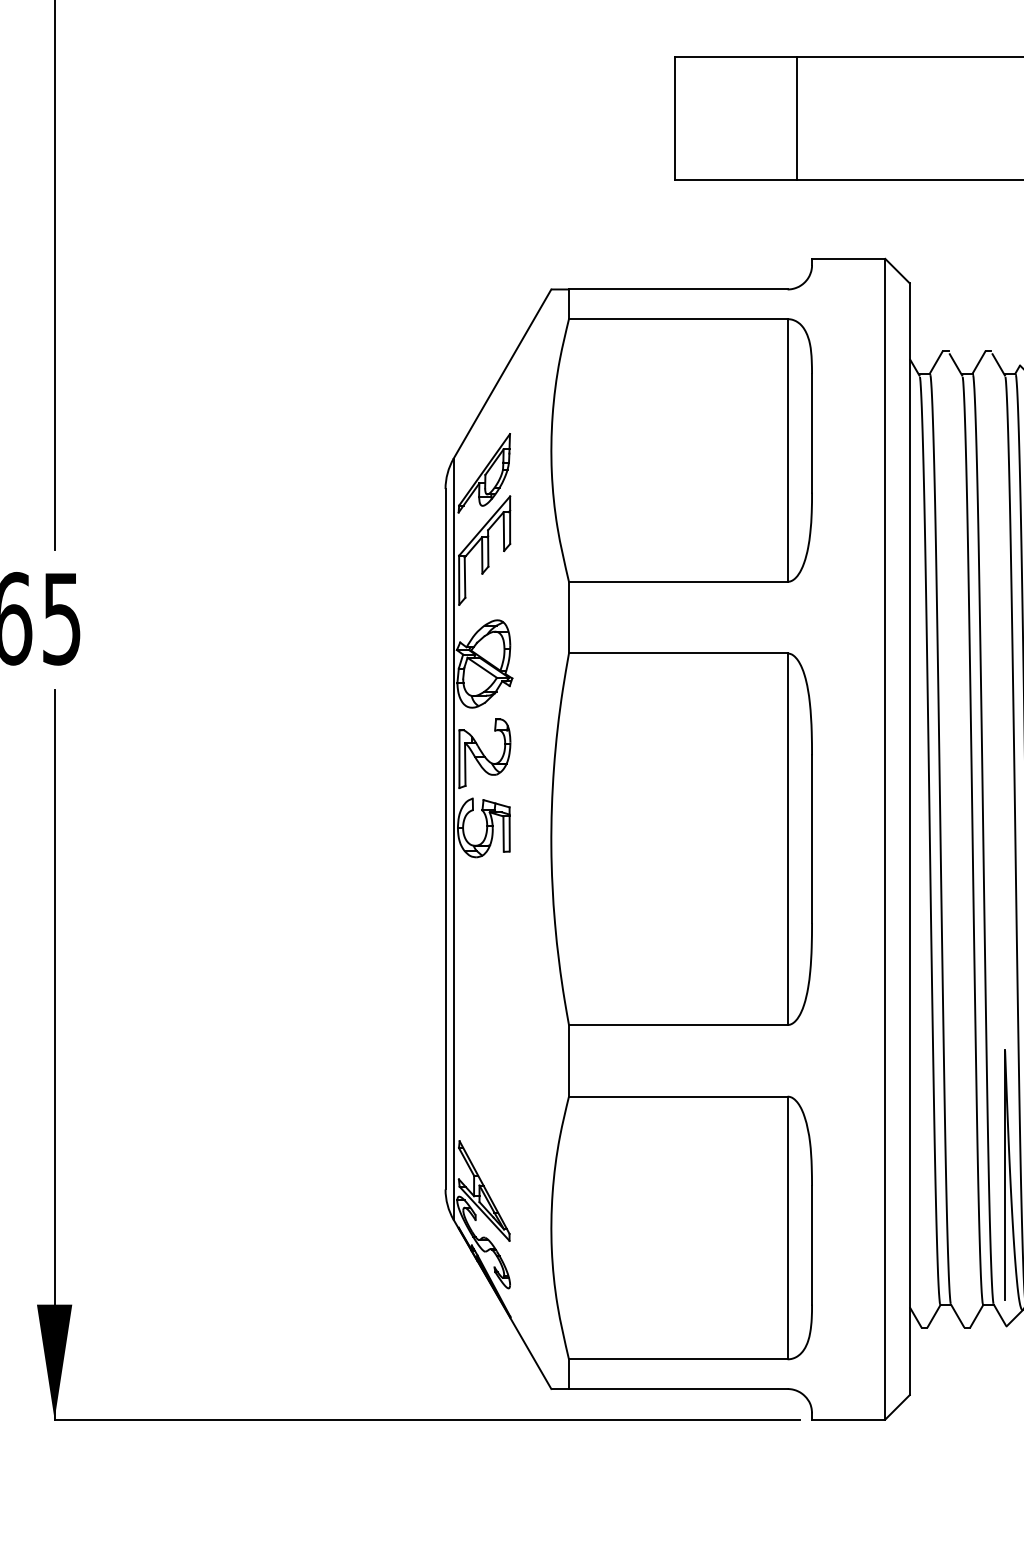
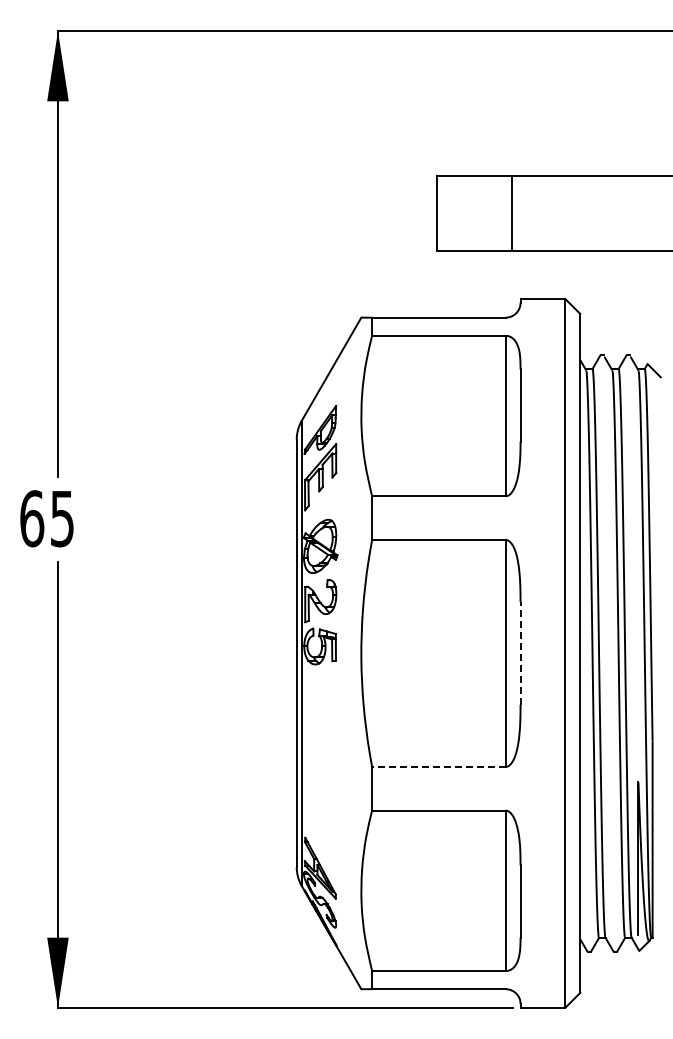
line: (811, 837) -> (520, 652), solid -> dashed
line: (677, 1024) -> (438, 766), solid -> dashed

